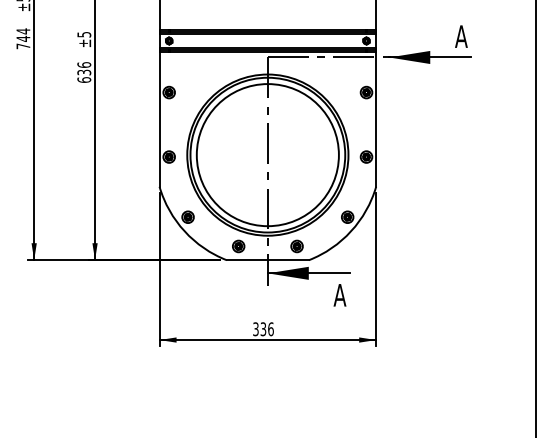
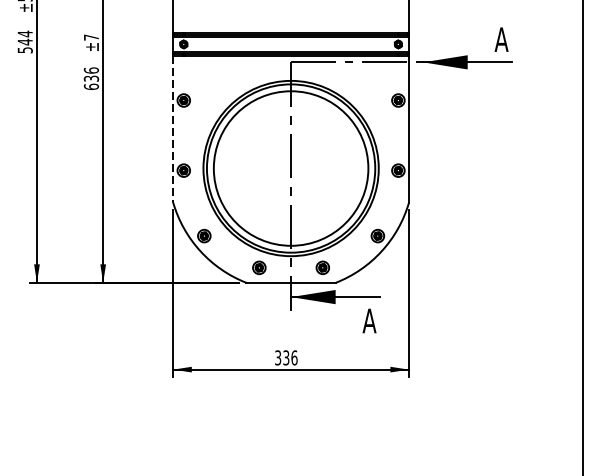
text: (84, 34) -> (91, 37), ±5 -> ±7
text: (23, 46) -> (25, 50), 744 -> 544
line: (159, 119) -> (173, 129), solid -> dashed

